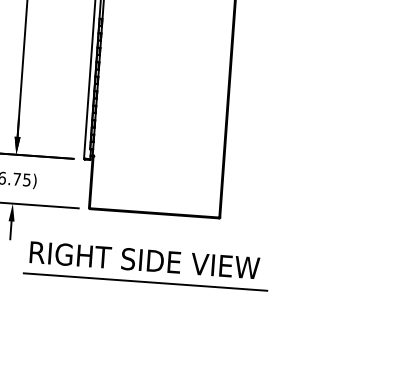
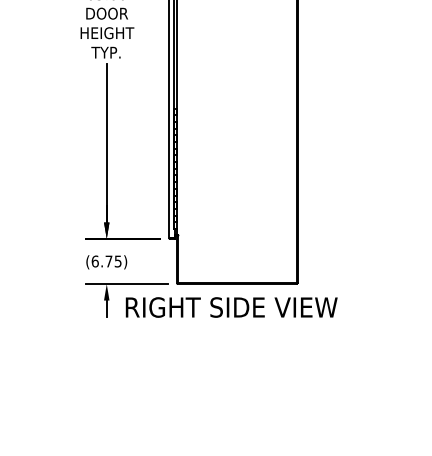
text: (144, 260) -> (231, 307), moved
line: (145, 282) -> (233, 347), removed

